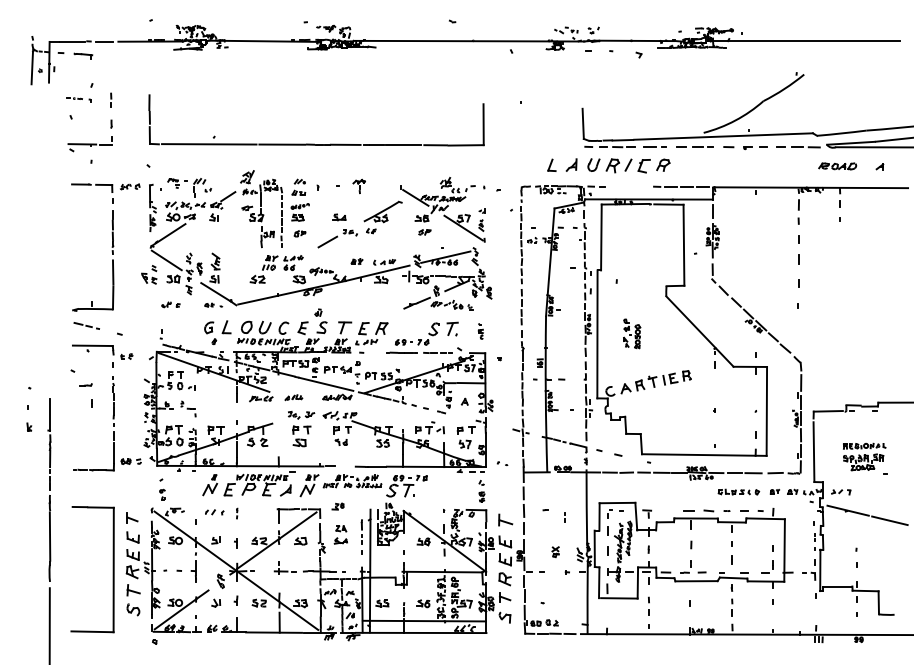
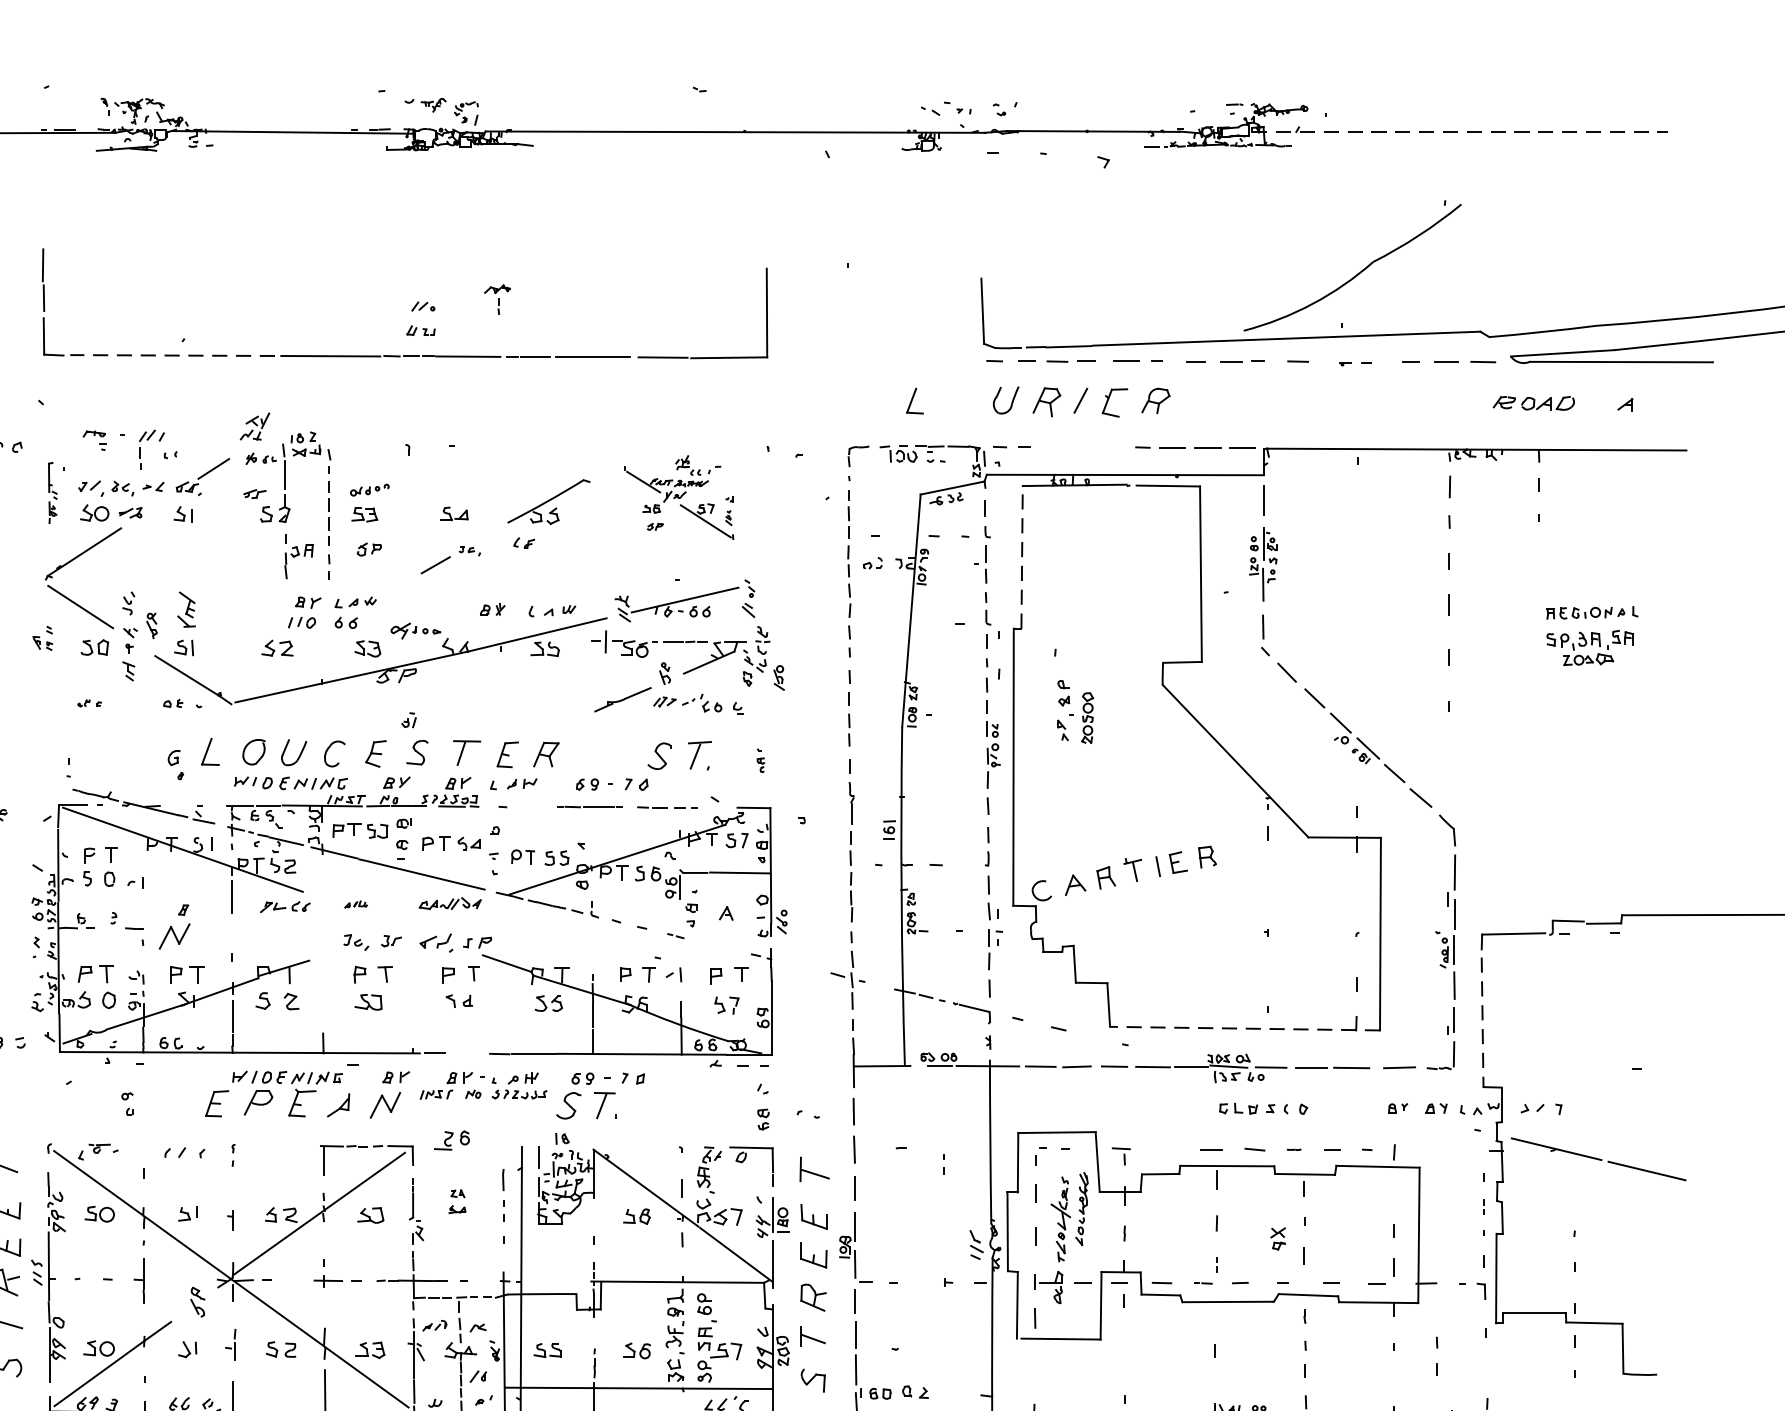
line: (803, 41) -> (1459, 132), solid -> dashed
line: (208, 144) -> (171, 355), solid -> dashed
part: (755, 148) -> (1355, 364), size x0.6
part: (571, 164) -> (957, 399), removed
part: (298, 186) -> (420, 316), moved
part: (358, 186) -> (495, 299), moved
part: (155, 207) -> (56, 492), size x0.6
part: (442, 209) -> (677, 496), size x0.6
line: (601, 237) -> (1022, 557), solid -> dashed
part: (337, 238) -> (450, 559), size x0.7
part: (149, 274) -> (43, 637), size x0.6
part: (170, 304) -> (88, 702), size x0.6
part: (480, 331) -> (760, 760), size x0.7
part: (210, 333) -> (175, 765), size x0.6
part: (632, 333) -> (1076, 711), moved
part: (293, 397) -> (355, 903), size x0.6
line: (813, 452) -> (1481, 1023), solid -> dashed
line: (703, 455) -> (1243, 1029), solid -> dashed
part: (864, 456) -> (1592, 635), moved
part: (502, 463) -> (807, 1114), moved
part: (210, 485) -> (175, 927), moved
part: (738, 491) -> (1262, 1107), moved
part: (162, 494) -> (127, 1103), moved
part: (337, 506) -> (450, 1140), size x1.4
part: (340, 534) -> (456, 1200), size x0.6
part: (555, 552) -> (1277, 1239), moved
part: (235, 600) -> (229, 1343), size x1.6
line: (648, 603) -> (1436, 1350), moved

